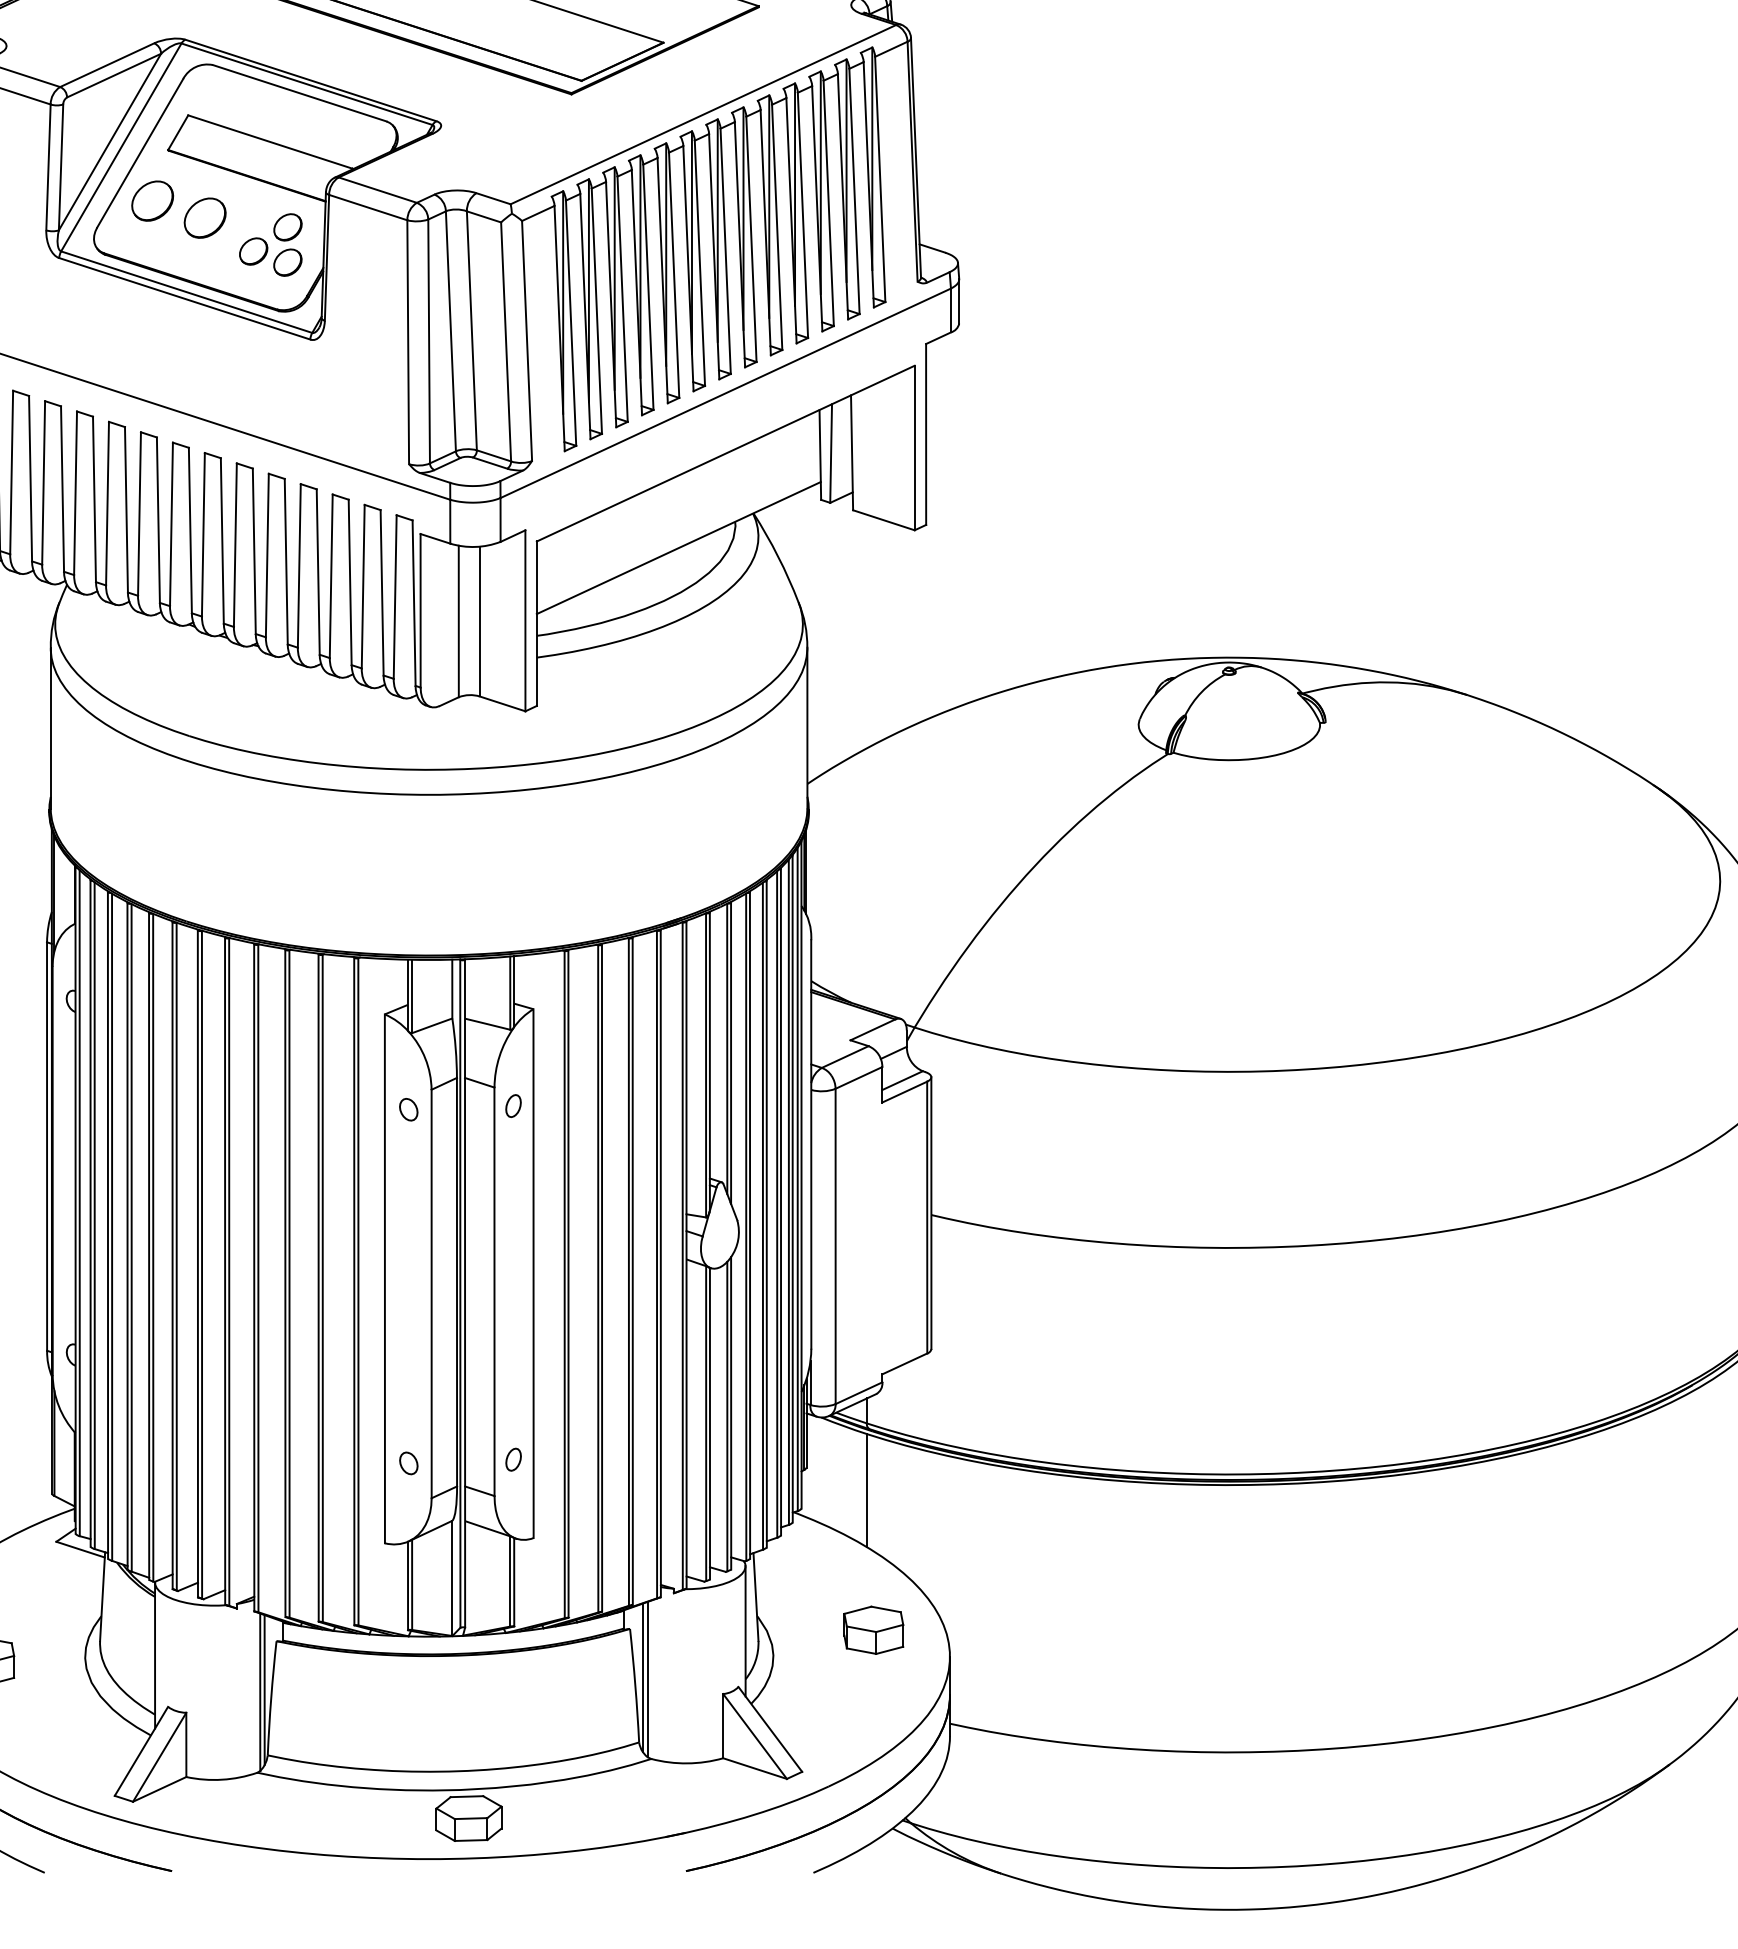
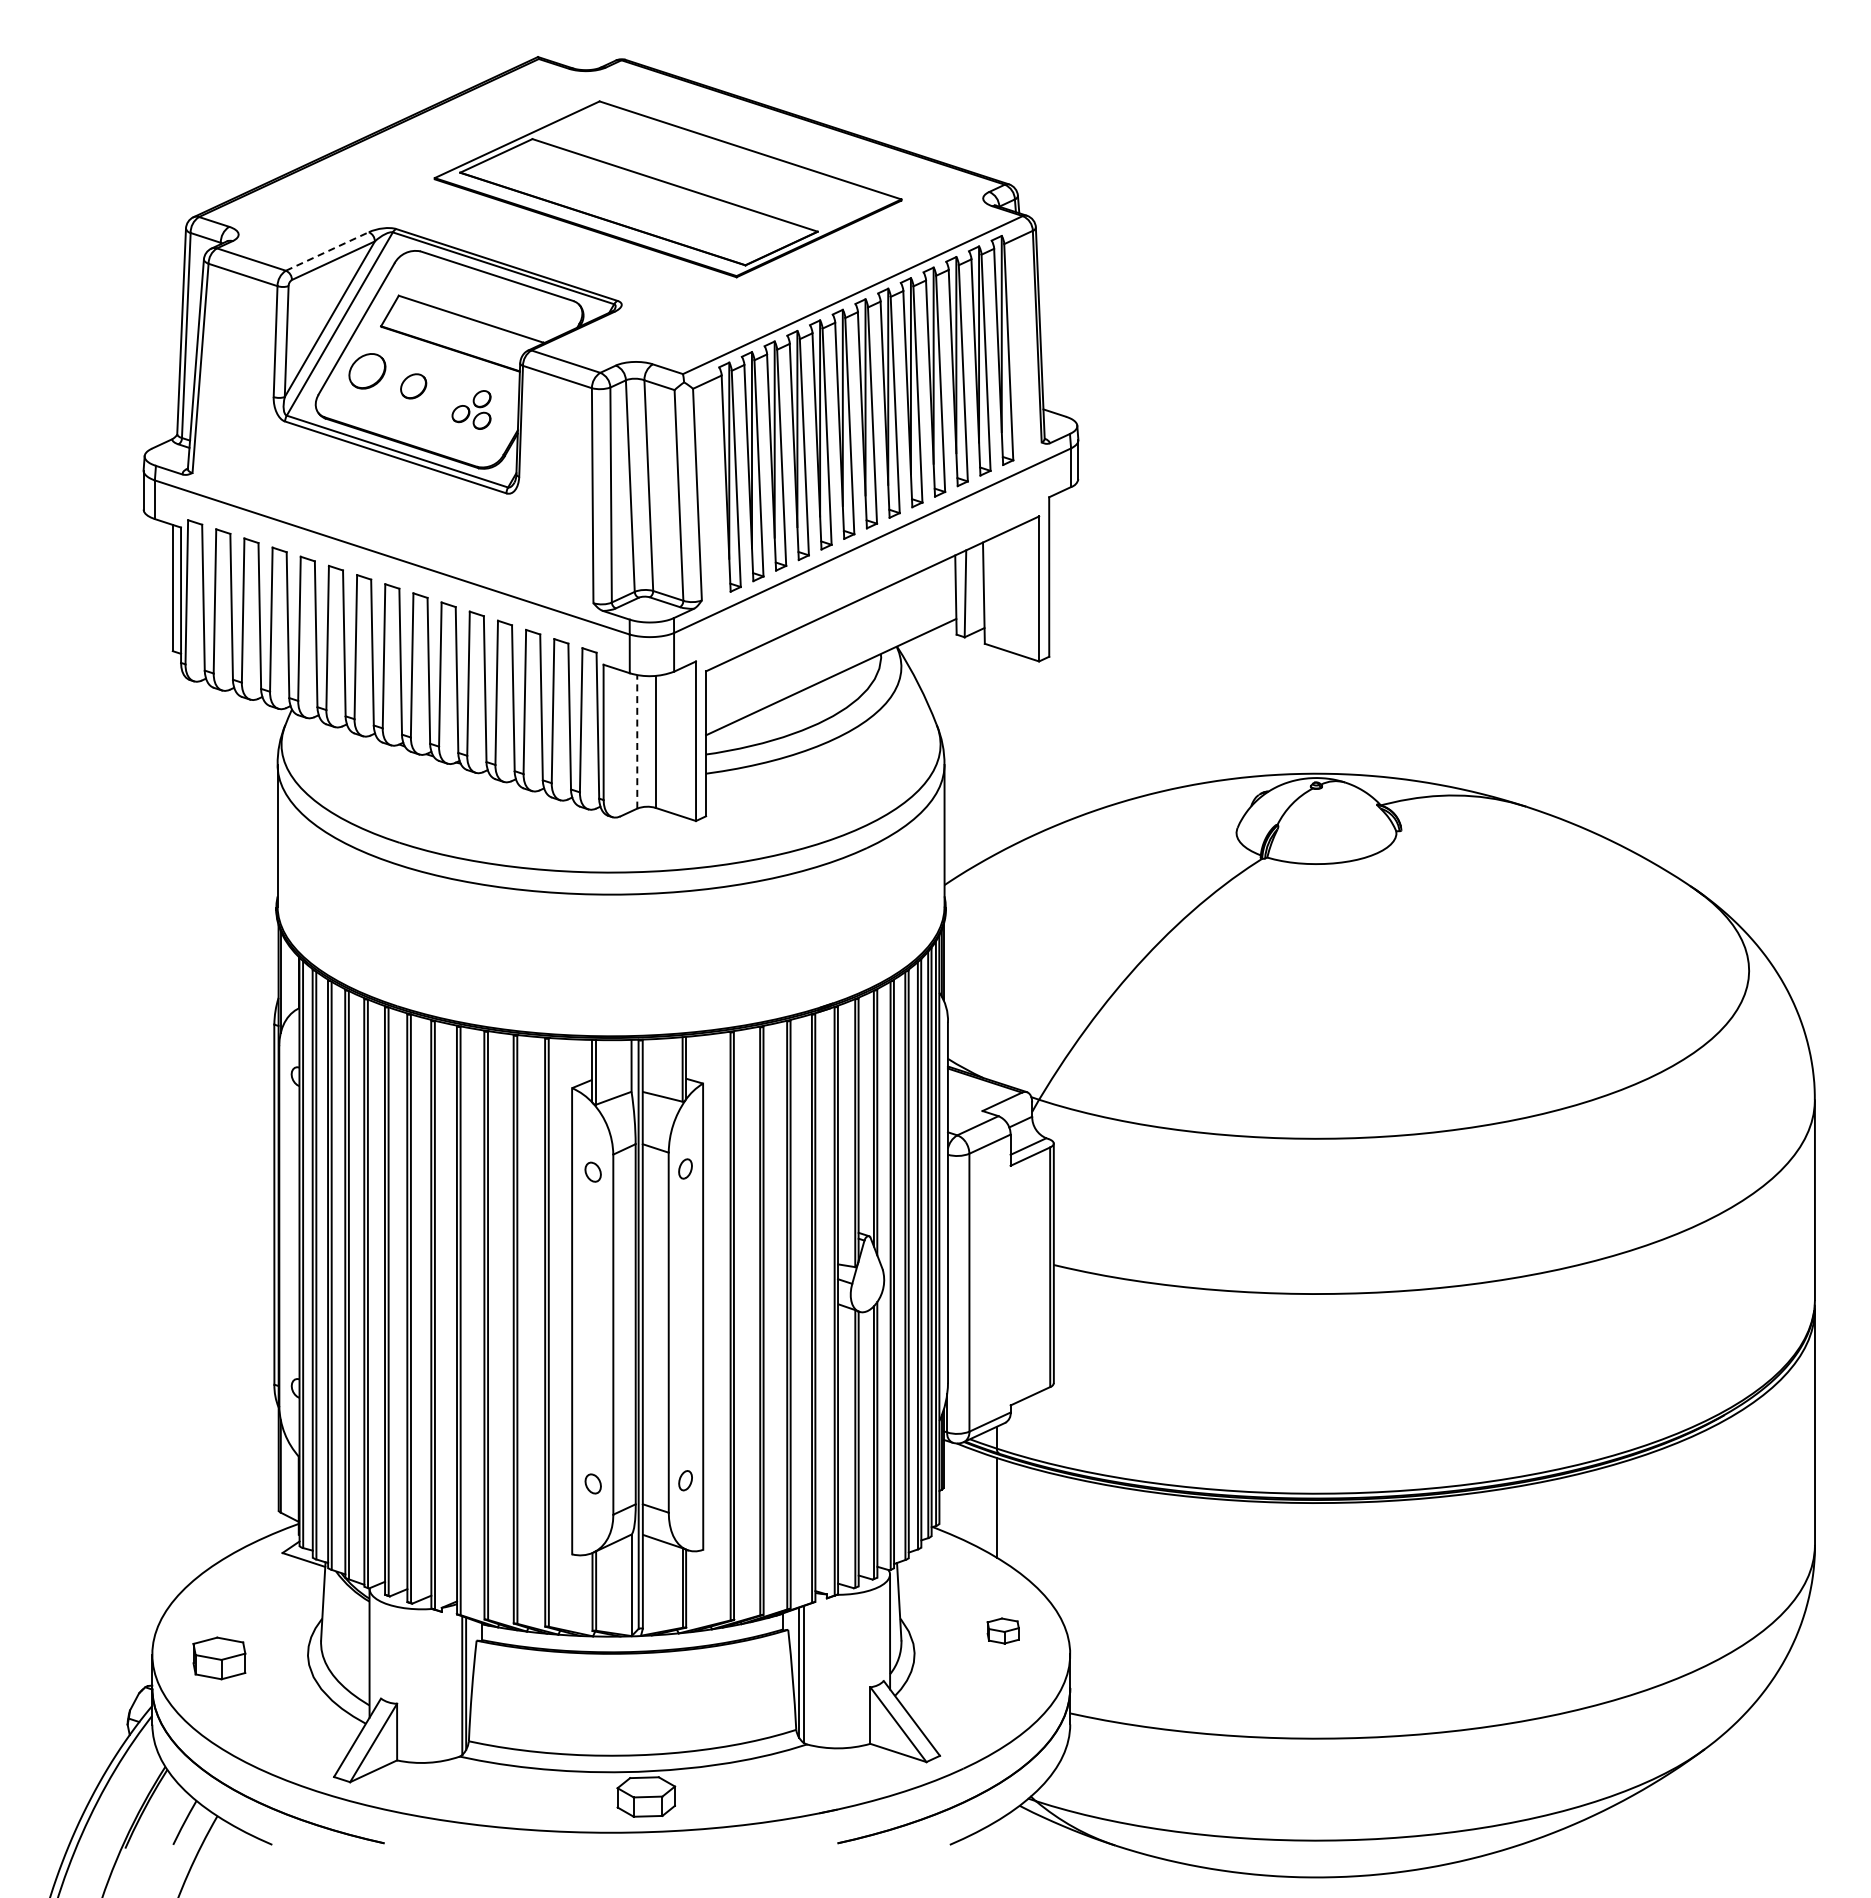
line: (107, 65) -> (327, 251), solid -> dashed
part: (204, 218) -> (413, 386), size x0.7
part: (270, 244) -> (471, 409), size x0.7
line: (459, 621) -> (637, 741), solid -> dashed
part: (874, 1629) -> (1003, 1630), size x0.6

